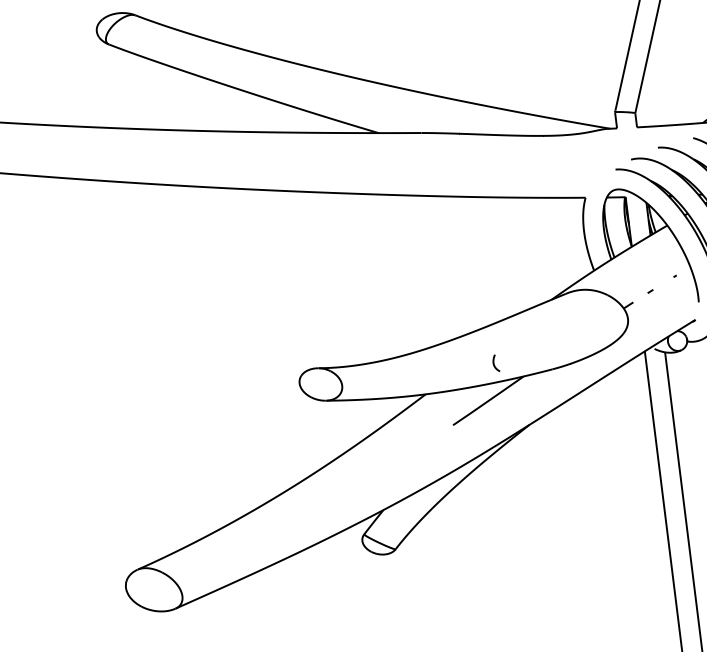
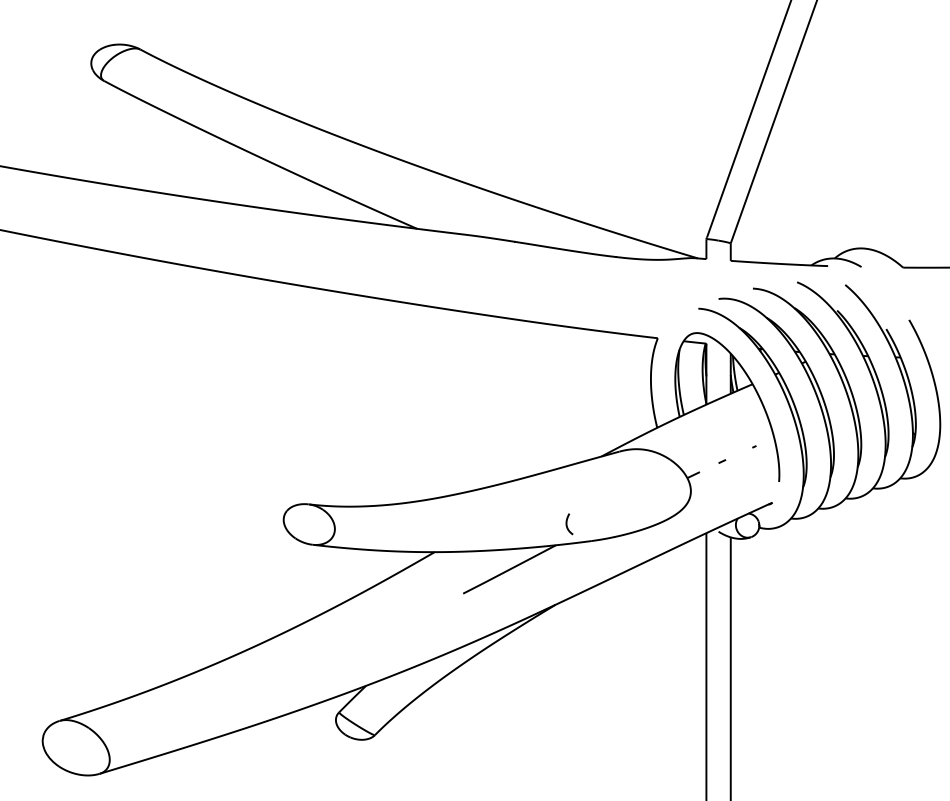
curve: (494, 363) -> (567, 524), moved

